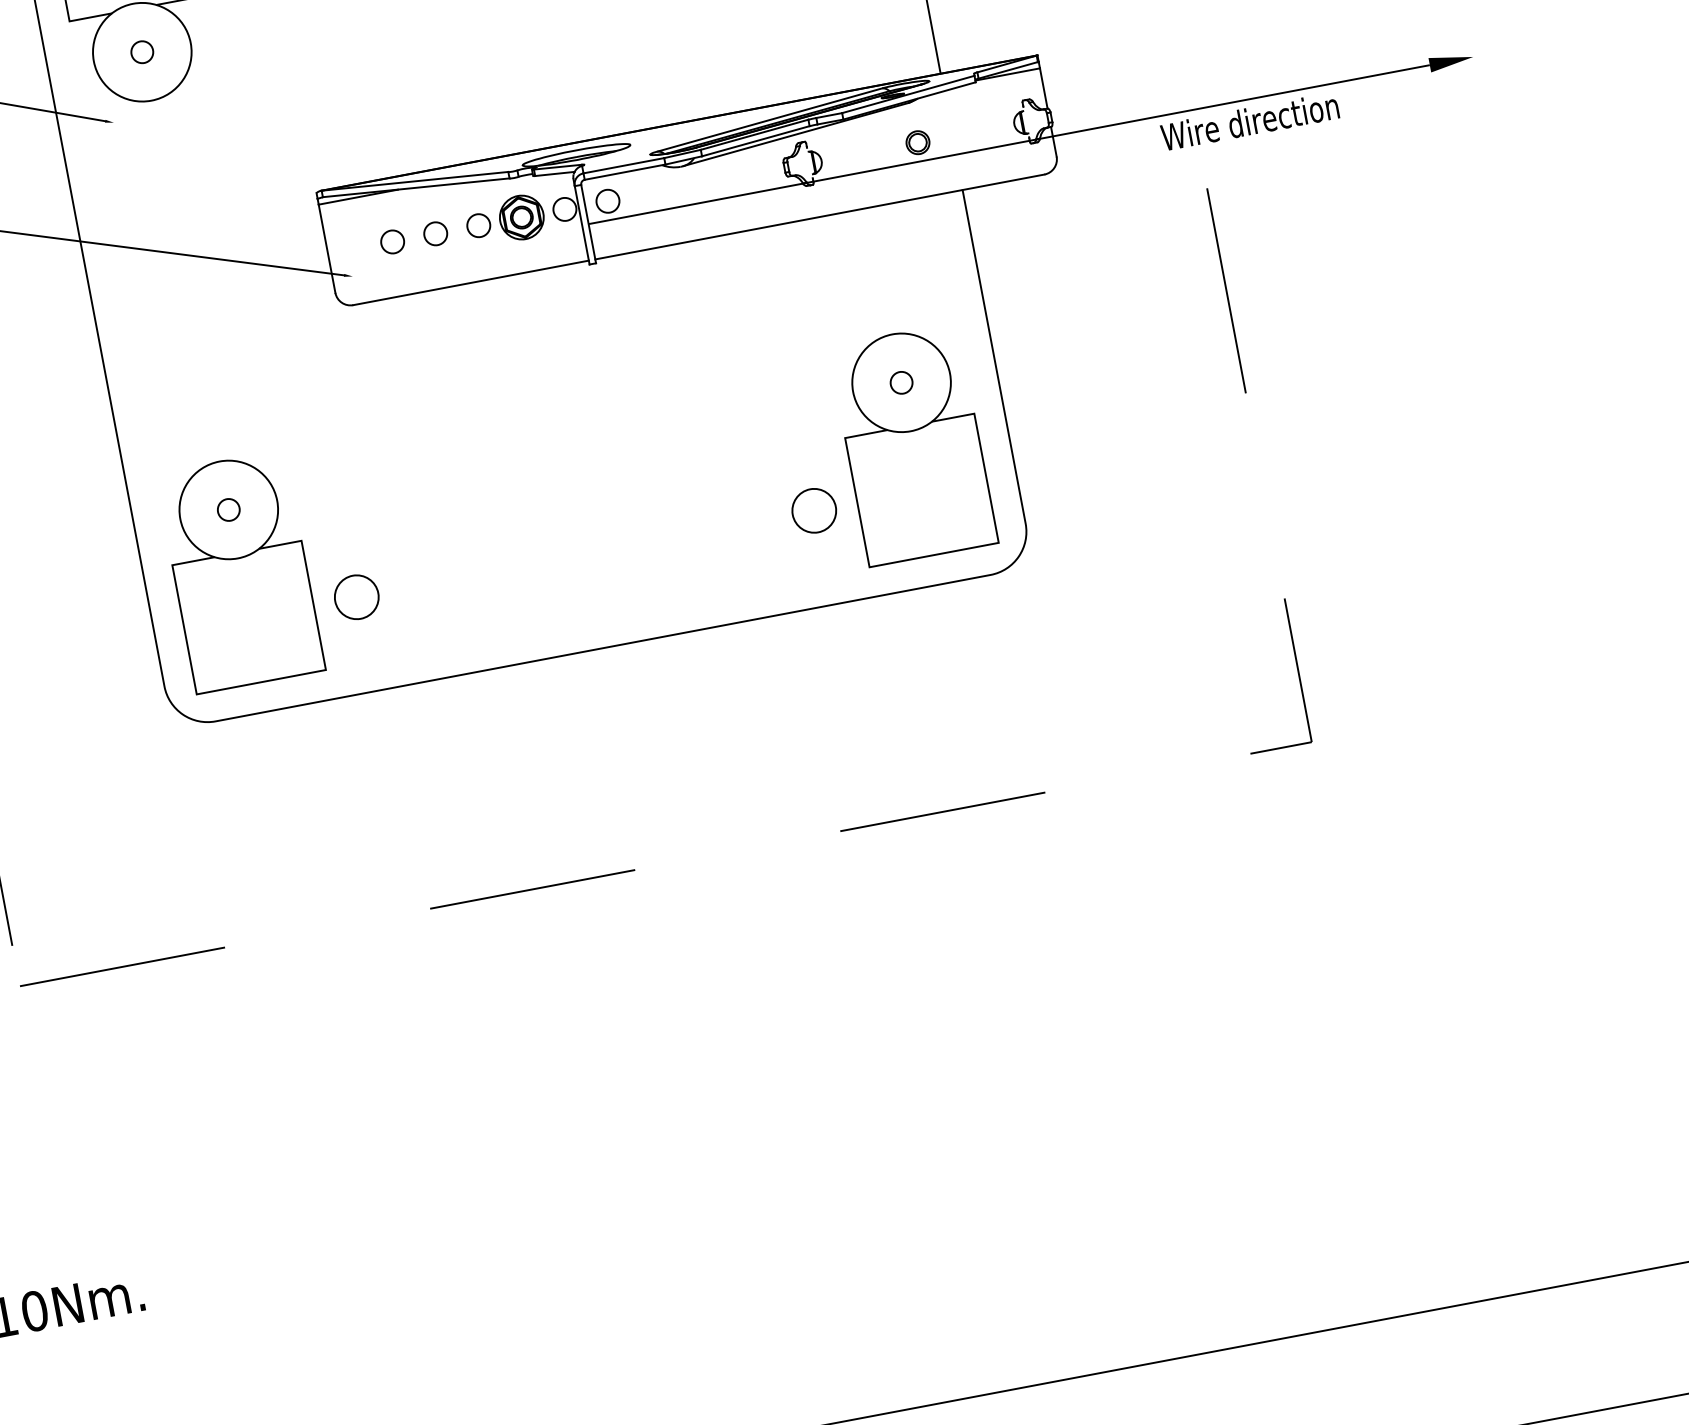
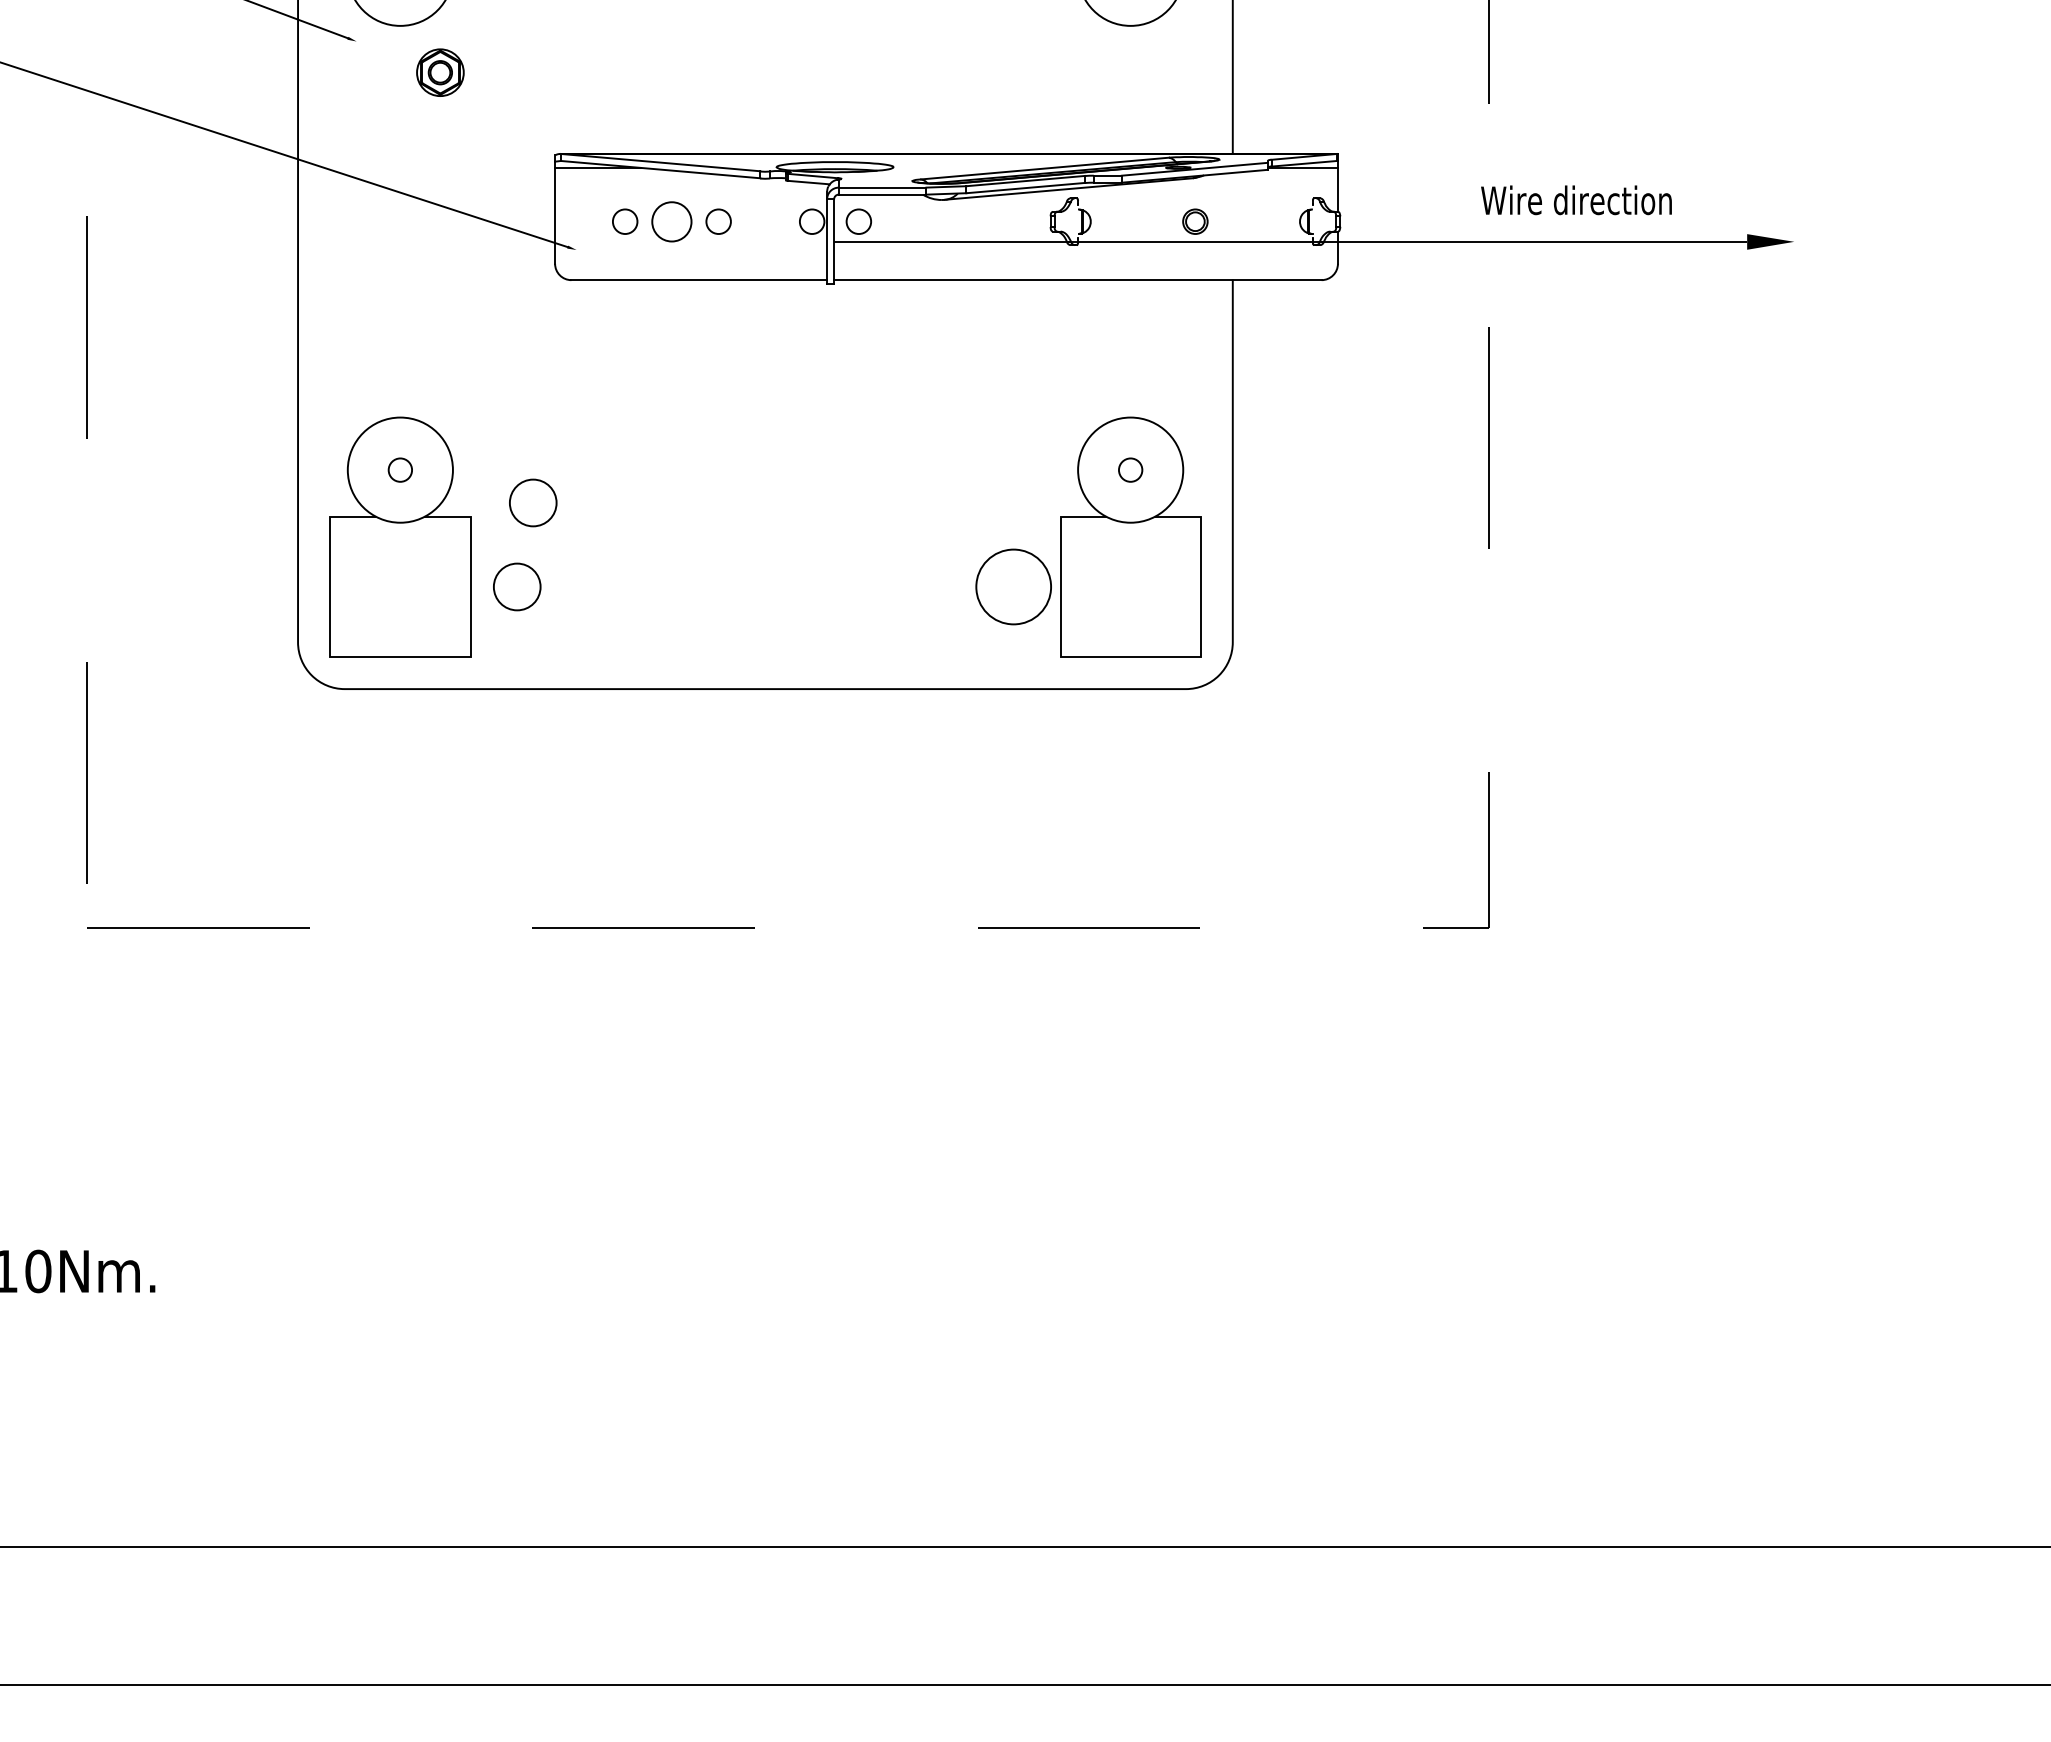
text: (1250, 121) -> (1576, 200), moved
part: (521, 217) -> (440, 72), moved
circle: (435, 233) -> (671, 221), size x1.6
circle: (813, 510) -> (1013, 586), size x1.6
circle: (357, 516) -> (533, 502), added

